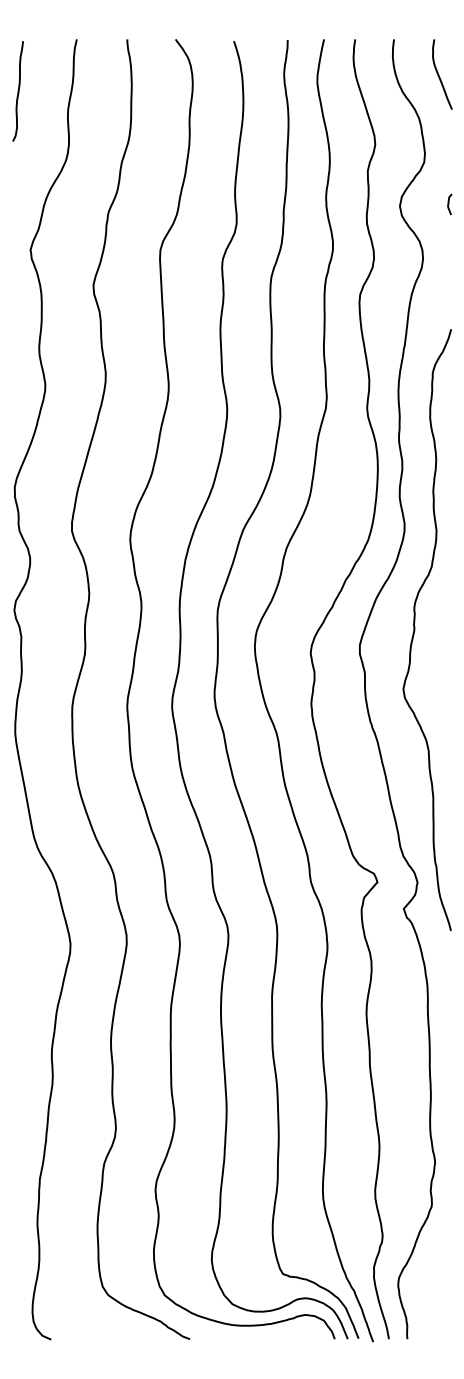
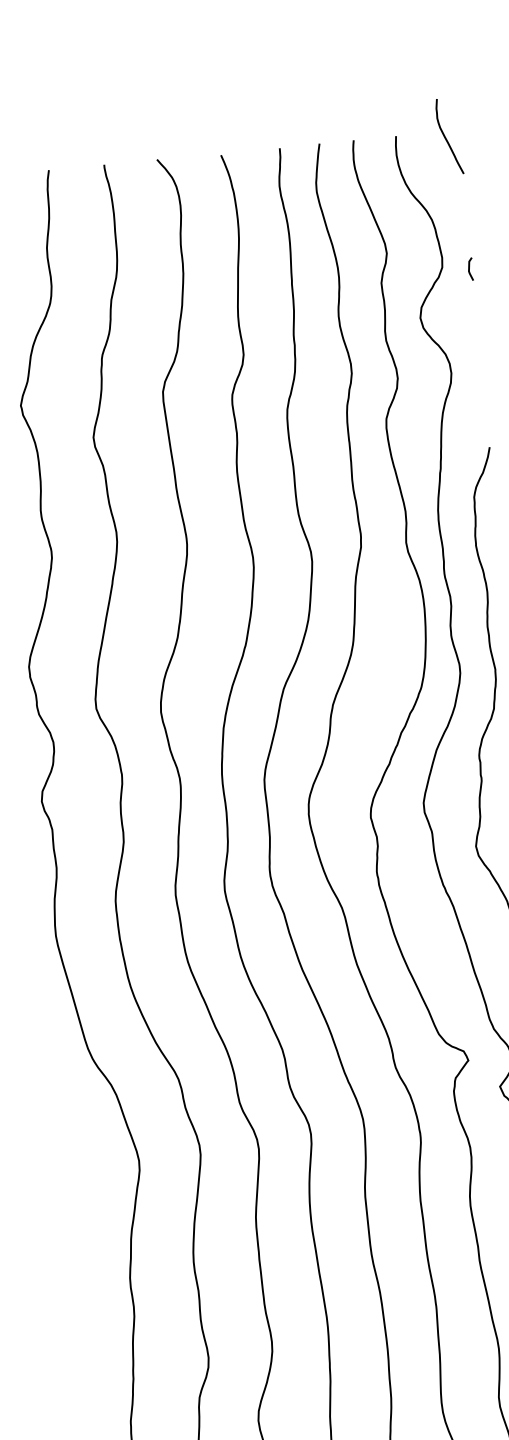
curve: (439, 74) -> (446, 136), moved
curve: (449, 204) -> (470, 269), moved

